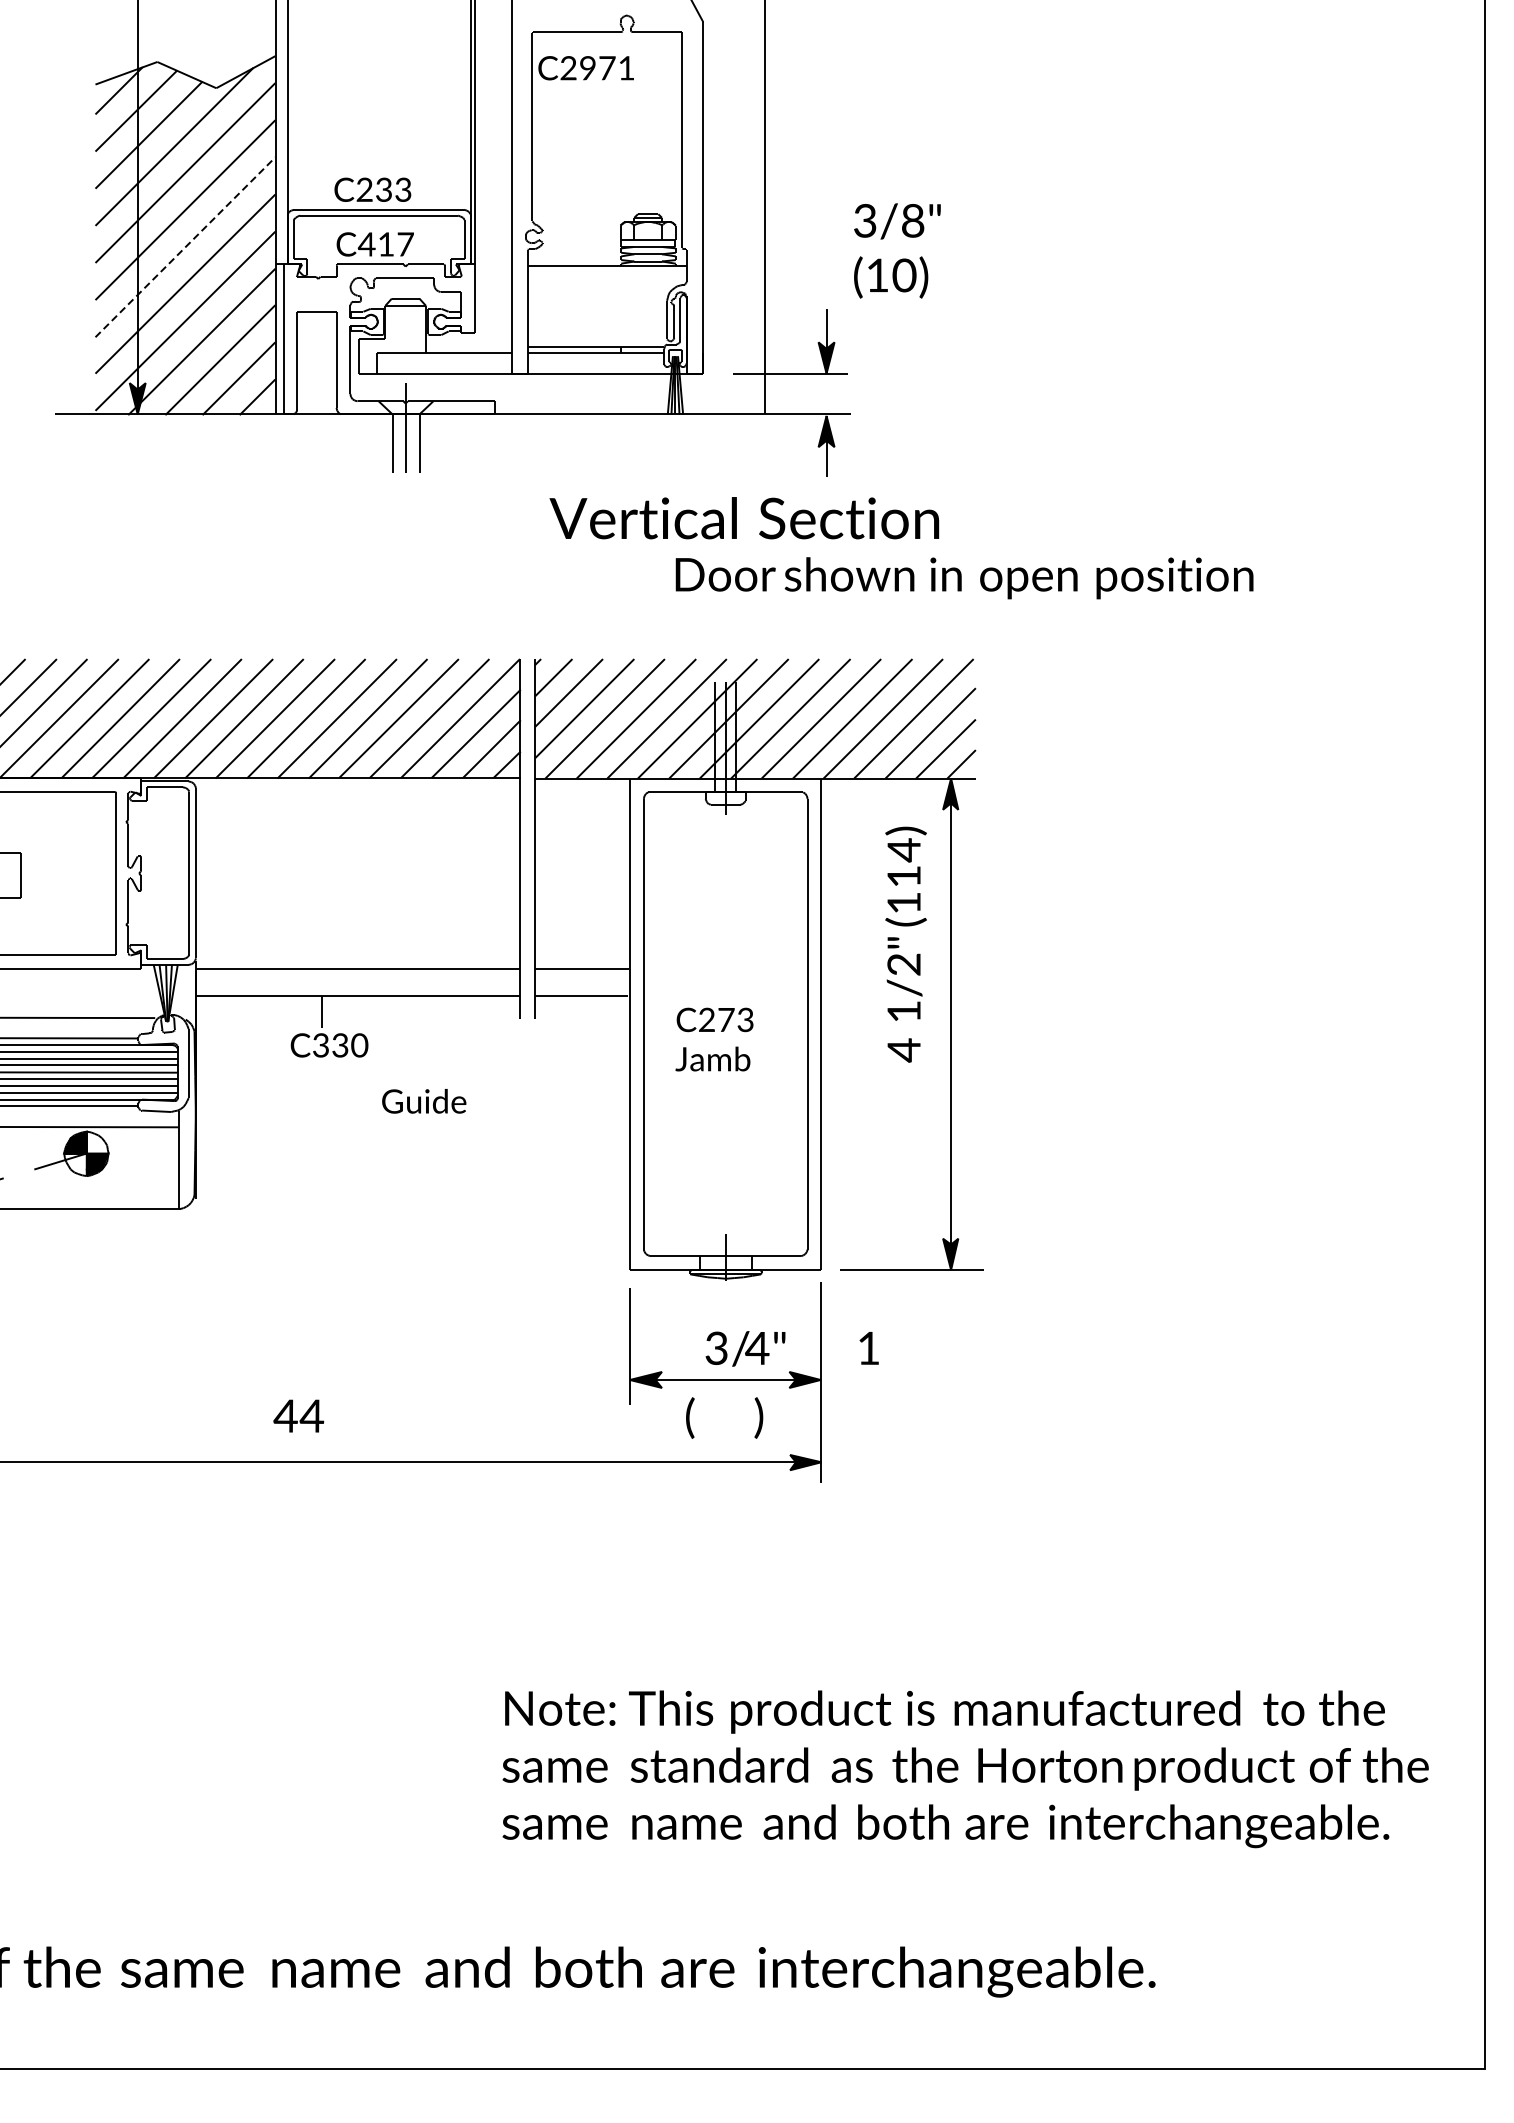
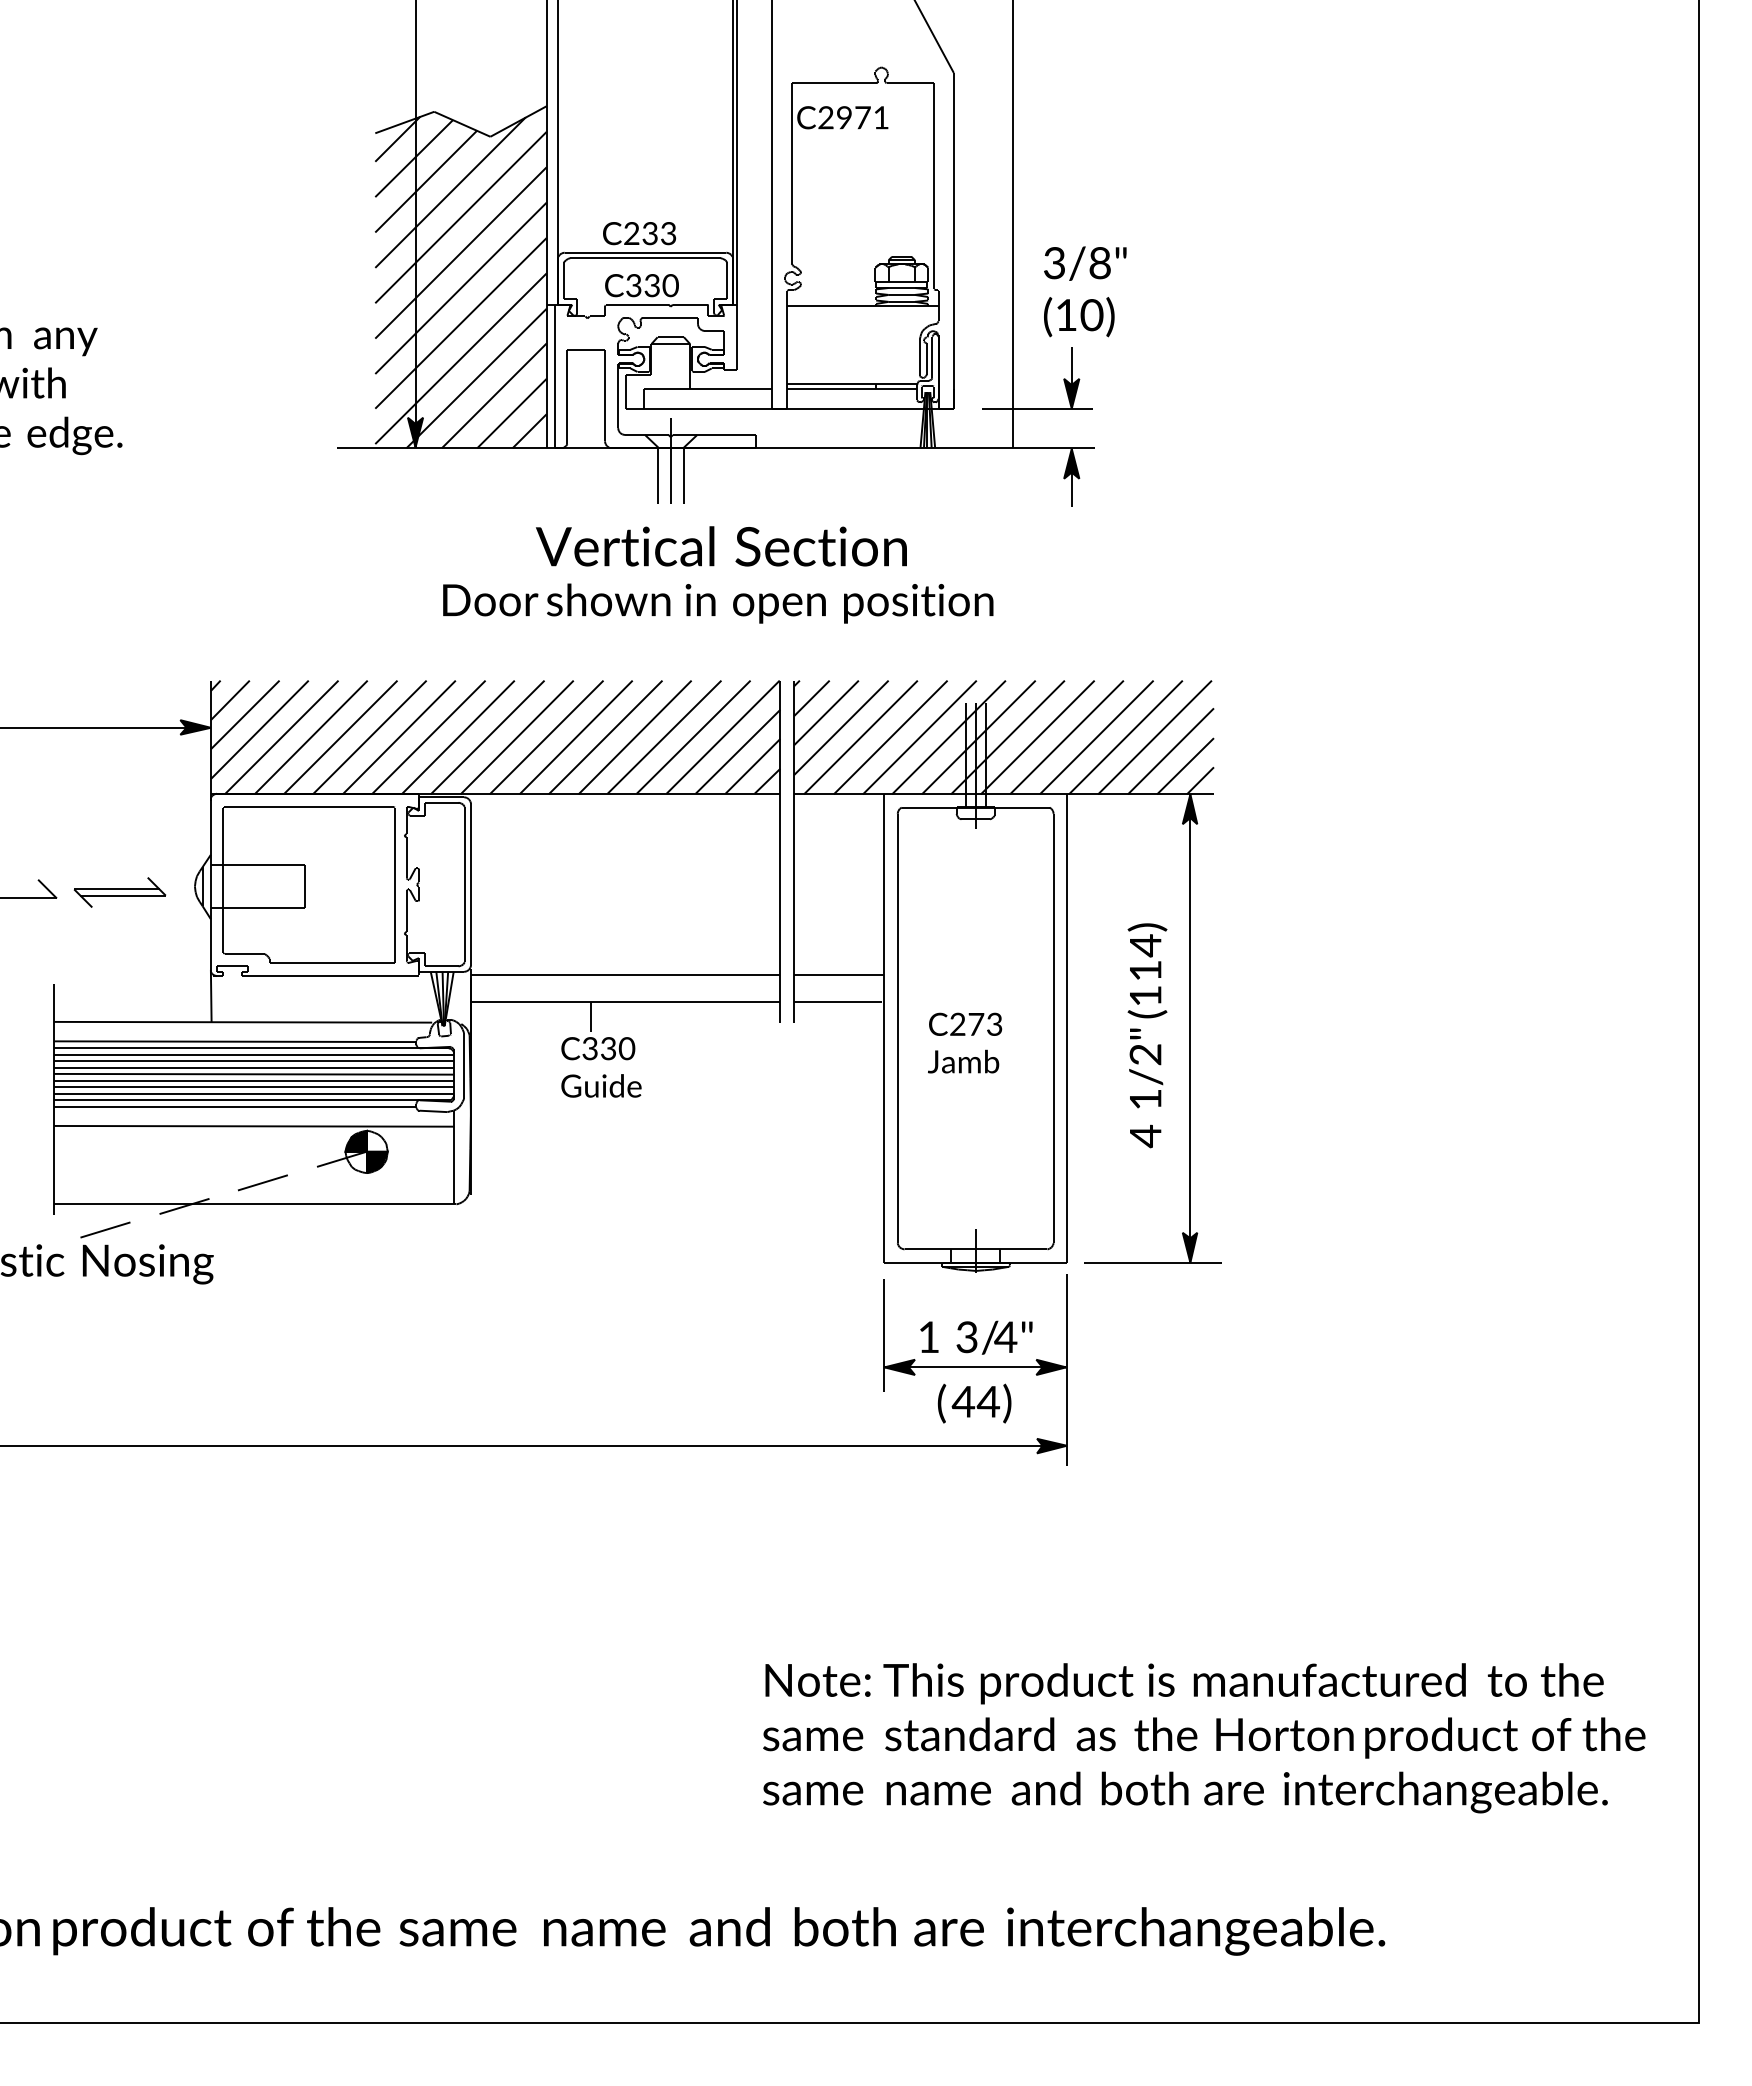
text: (897, 221) -> (1085, 263), moved
text: (385, 244) -> (651, 285), C417 -> C330
line: (185, 247) -> (461, 288), dashed -> solid
text: (891, 277) -> (1079, 317), moved
text: (744, 518) -> (721, 546), moved
text: (964, 578) -> (718, 603), moved
text: (906, 944) -> (1147, 1035), moved
text: (424, 1100) -> (601, 1085), moved
text: (869, 1347) -> (929, 1336), moved
text: (298, 1415) -> (975, 1401), moved

